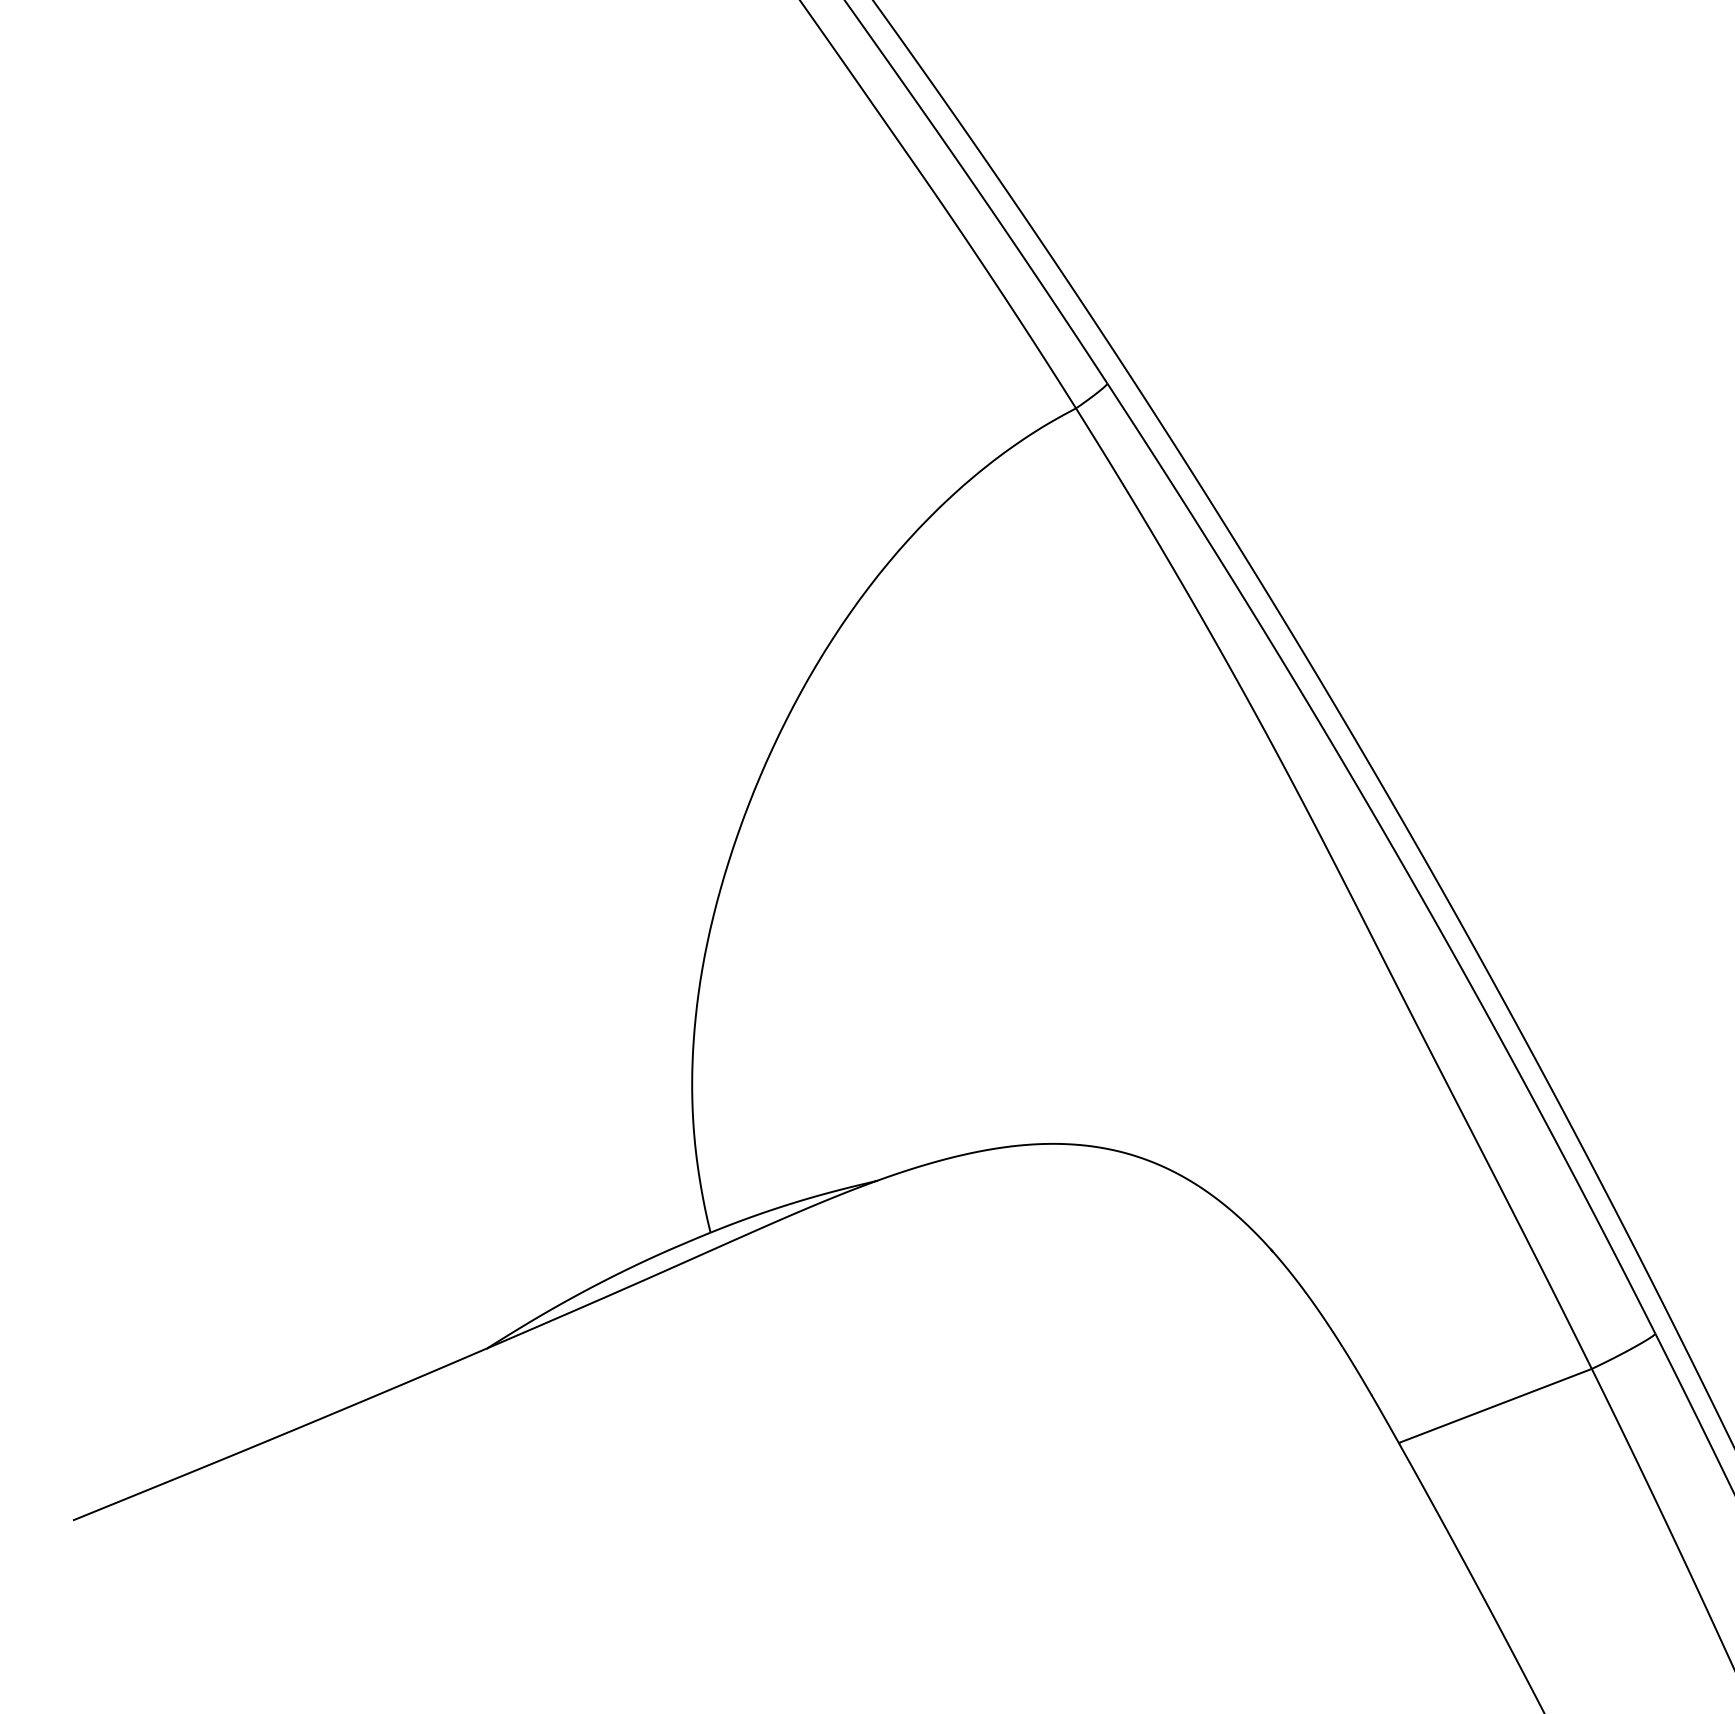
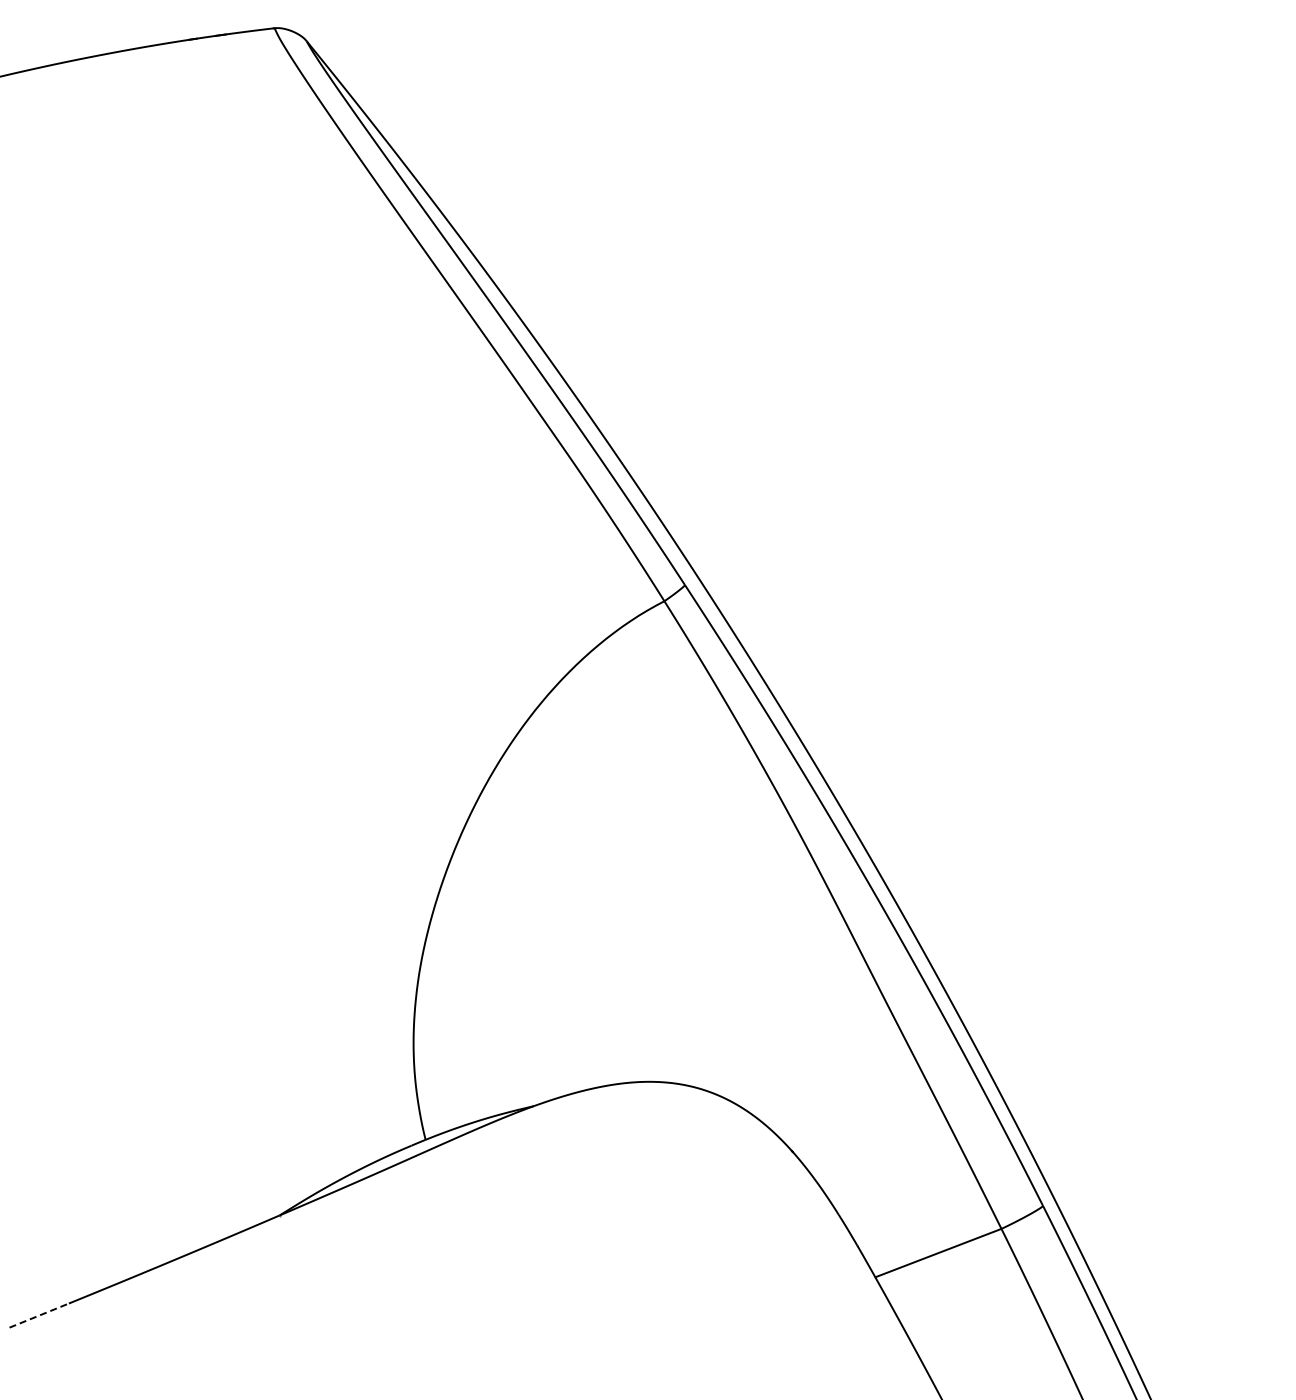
line: (119, 1501) -> (39, 1315), solid -> dashed

